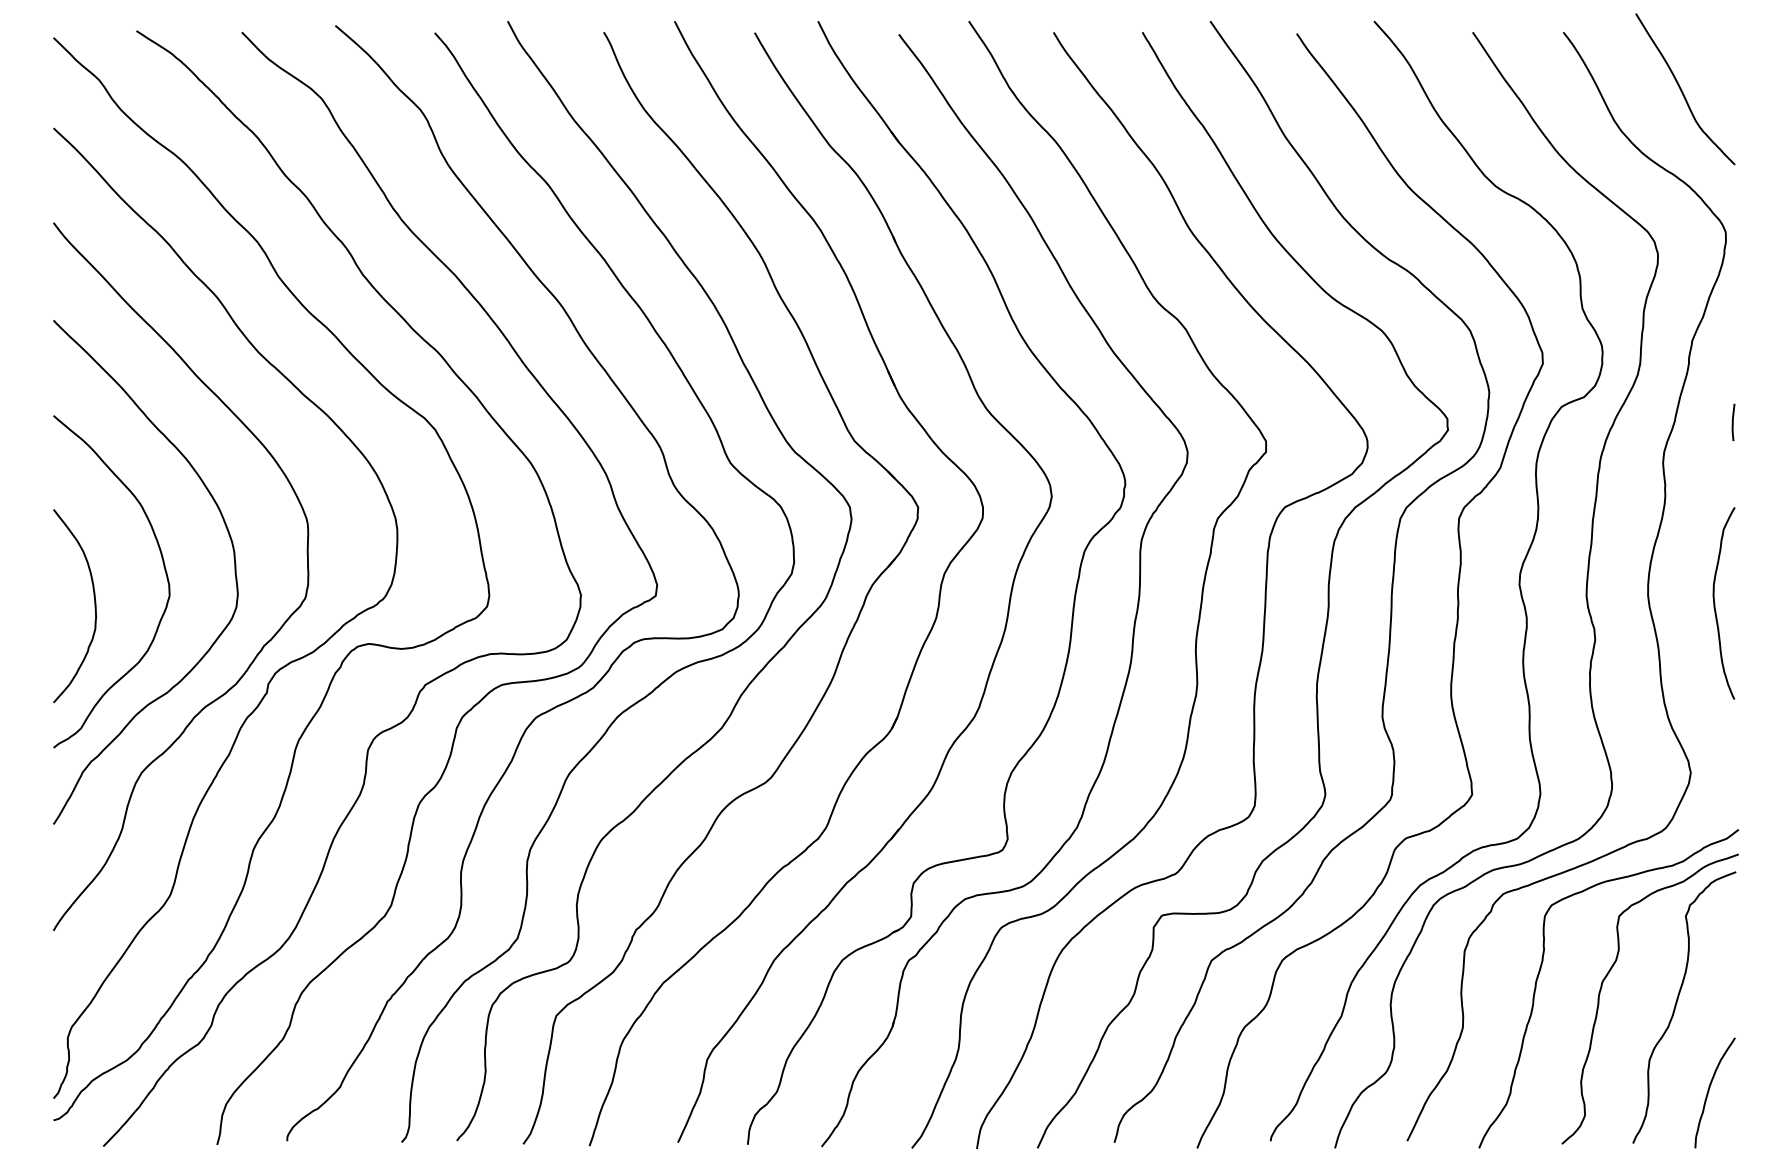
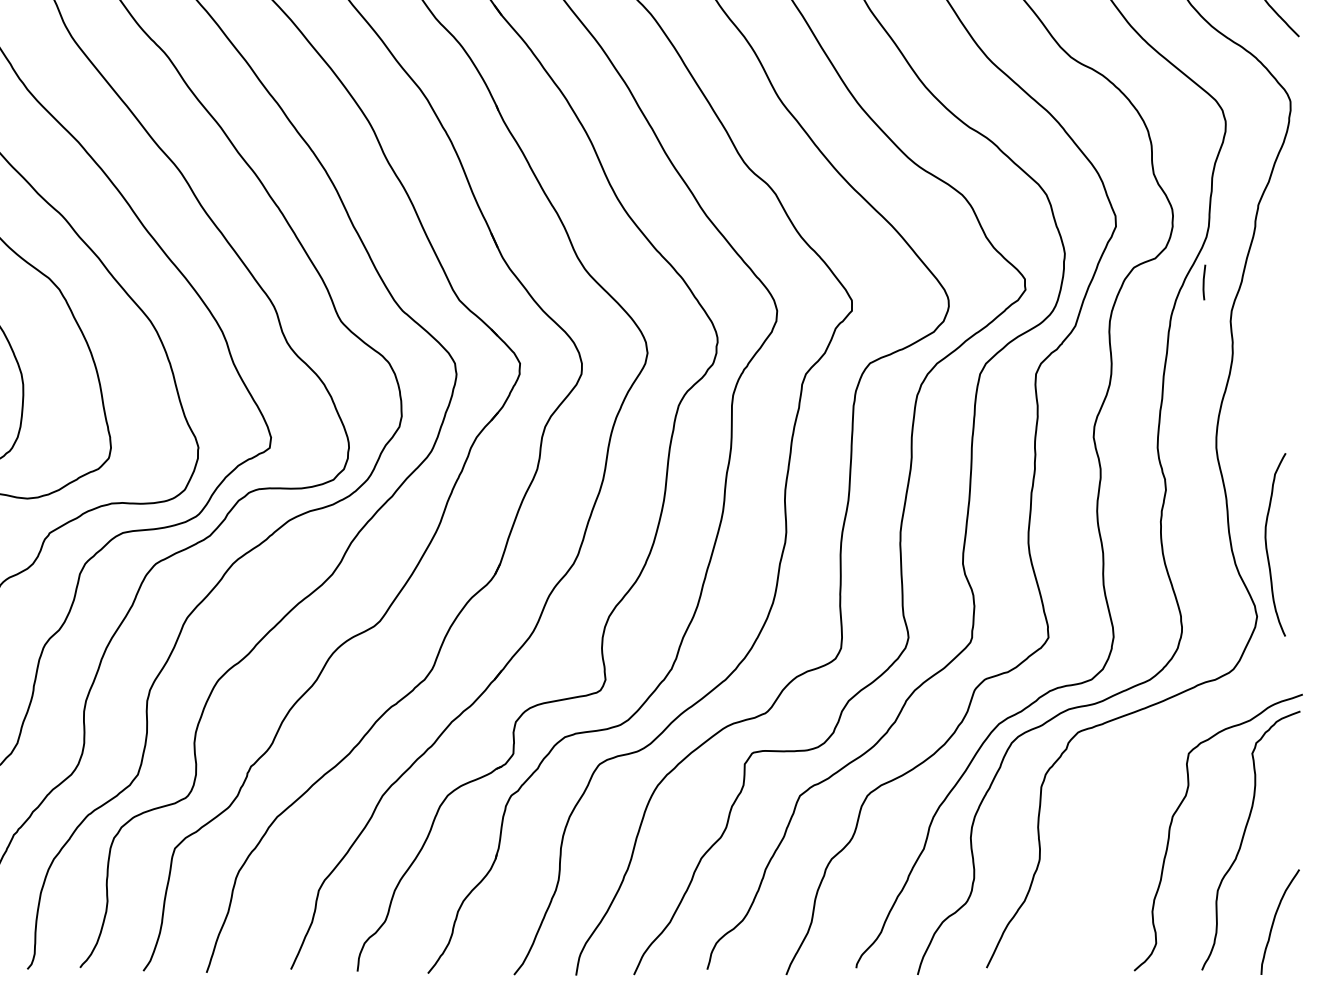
line: (1733, 422) -> (1204, 282), moved
curve: (1715, 603) -> (1267, 544), moved
curve: (1540, 972) -> (1113, 807), removed

